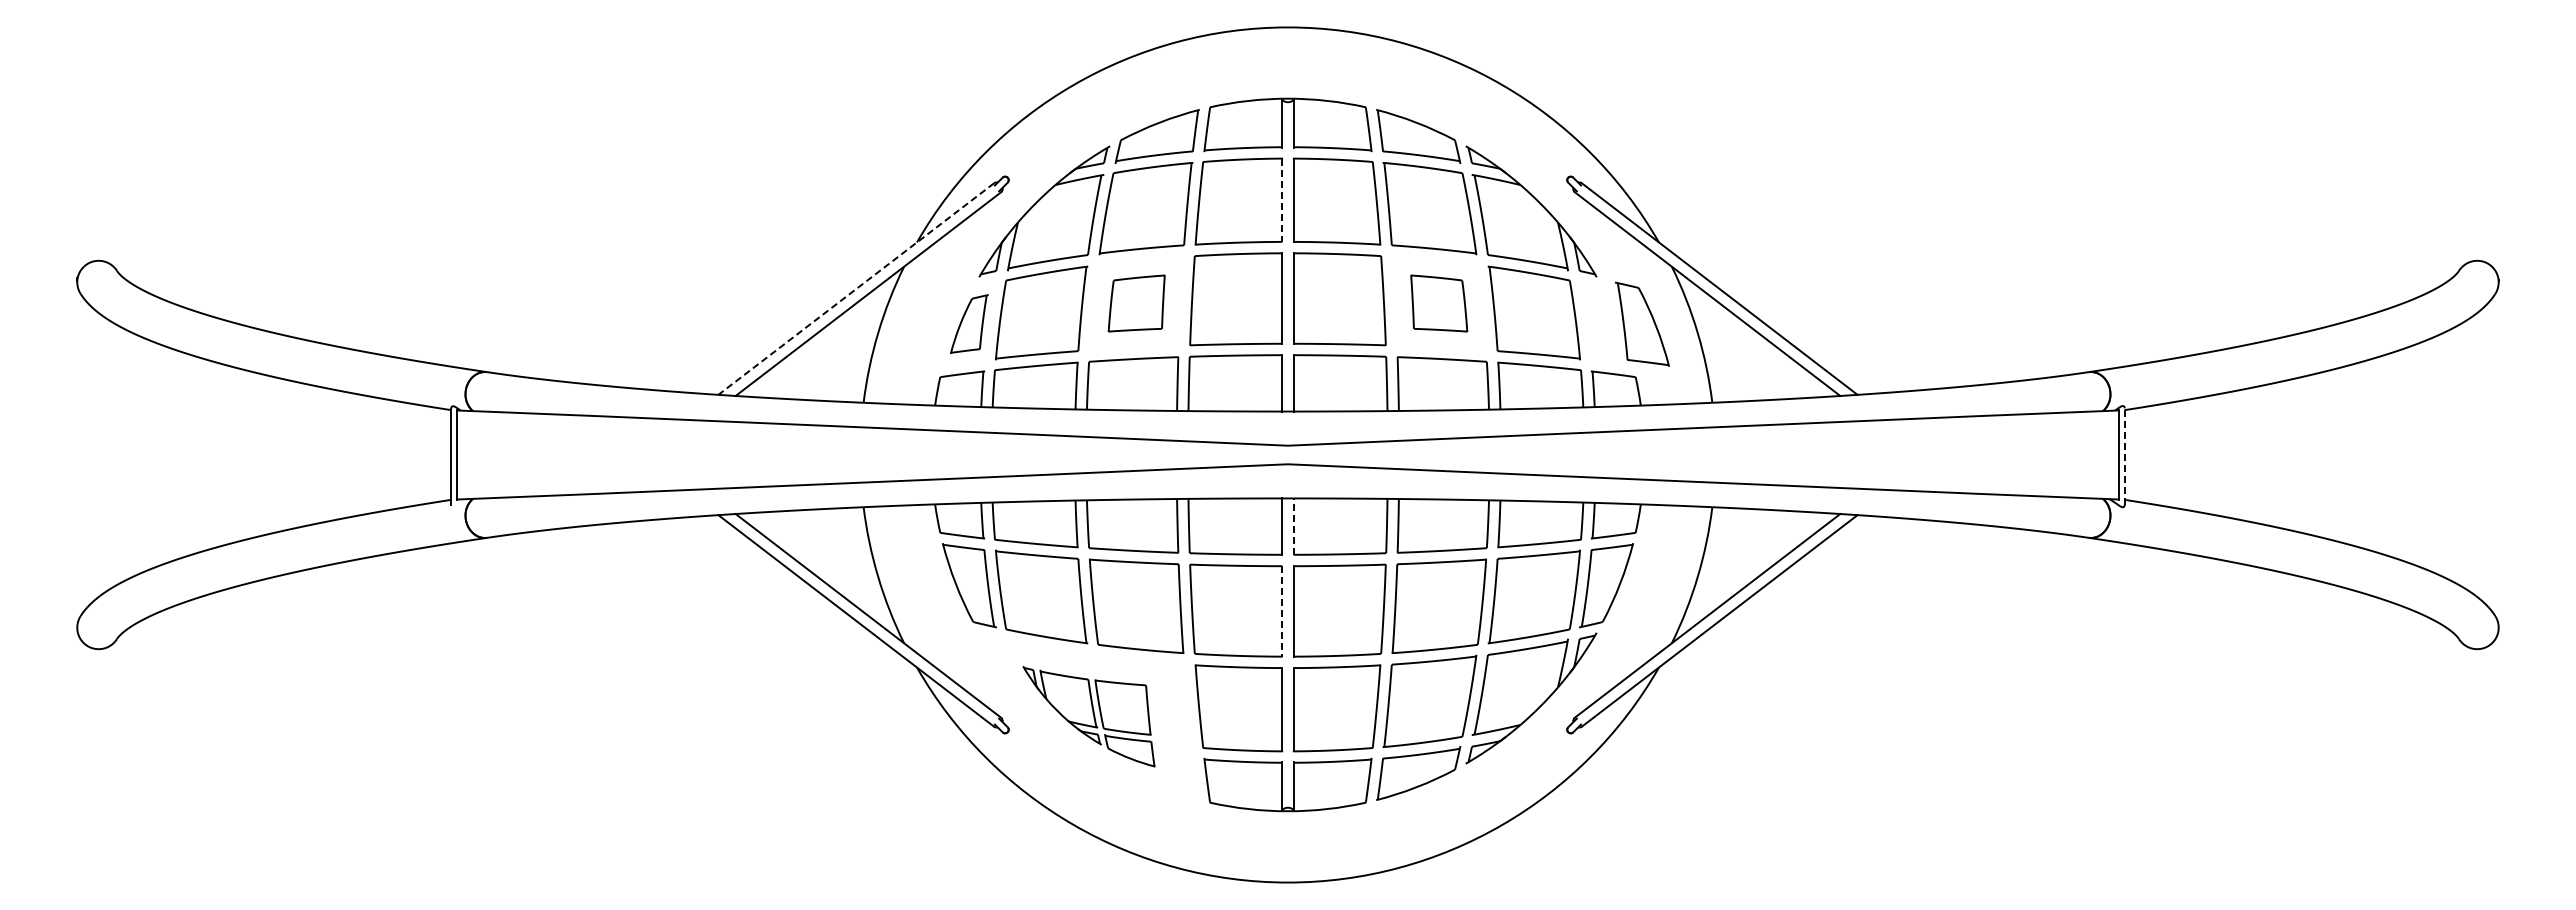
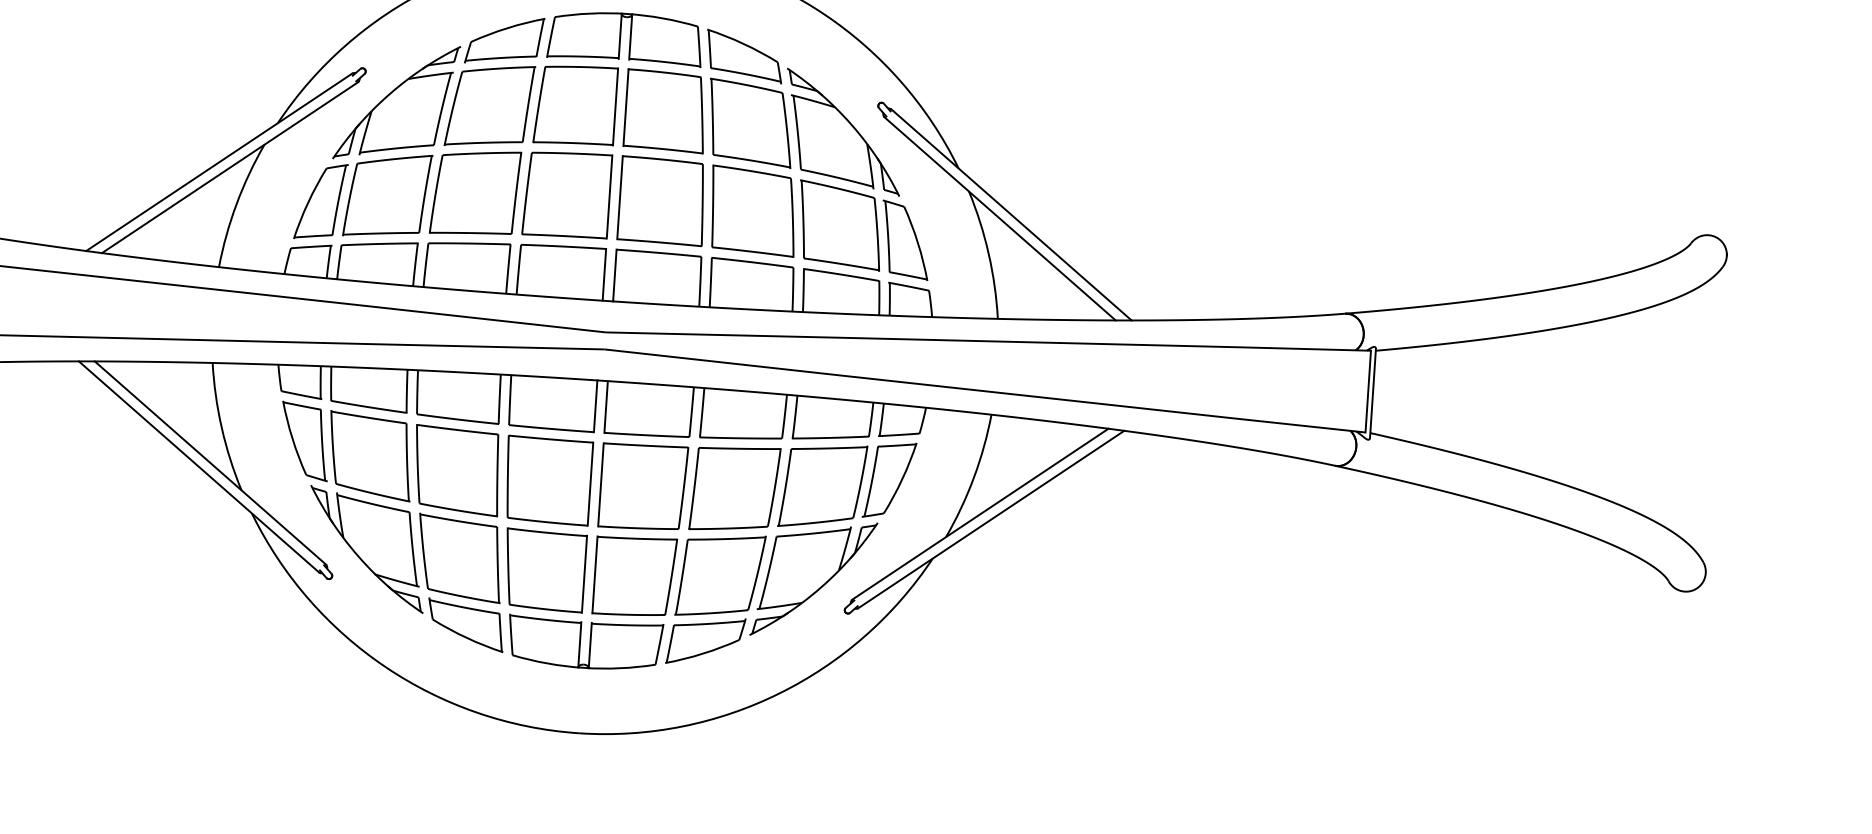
line: (1282, 200) -> (615, 107), dashed -> solid
line: (856, 289) -> (219, 162), dashed -> solid
part: (1136, 303) -> (475, 192), size x1.67
part: (1438, 303) -> (752, 211), size x1.67
part: (969, 323) -> (321, 200), size x1.43
part: (1642, 323) -> (905, 239), moved
line: (2124, 456) -> (1372, 393), dashed -> solid
line: (1293, 526) -> (605, 406), dashed -> solid
line: (1282, 611) -> (590, 484), dashed -> solid
part: (1088, 716) -> (406, 568), size x1.67

